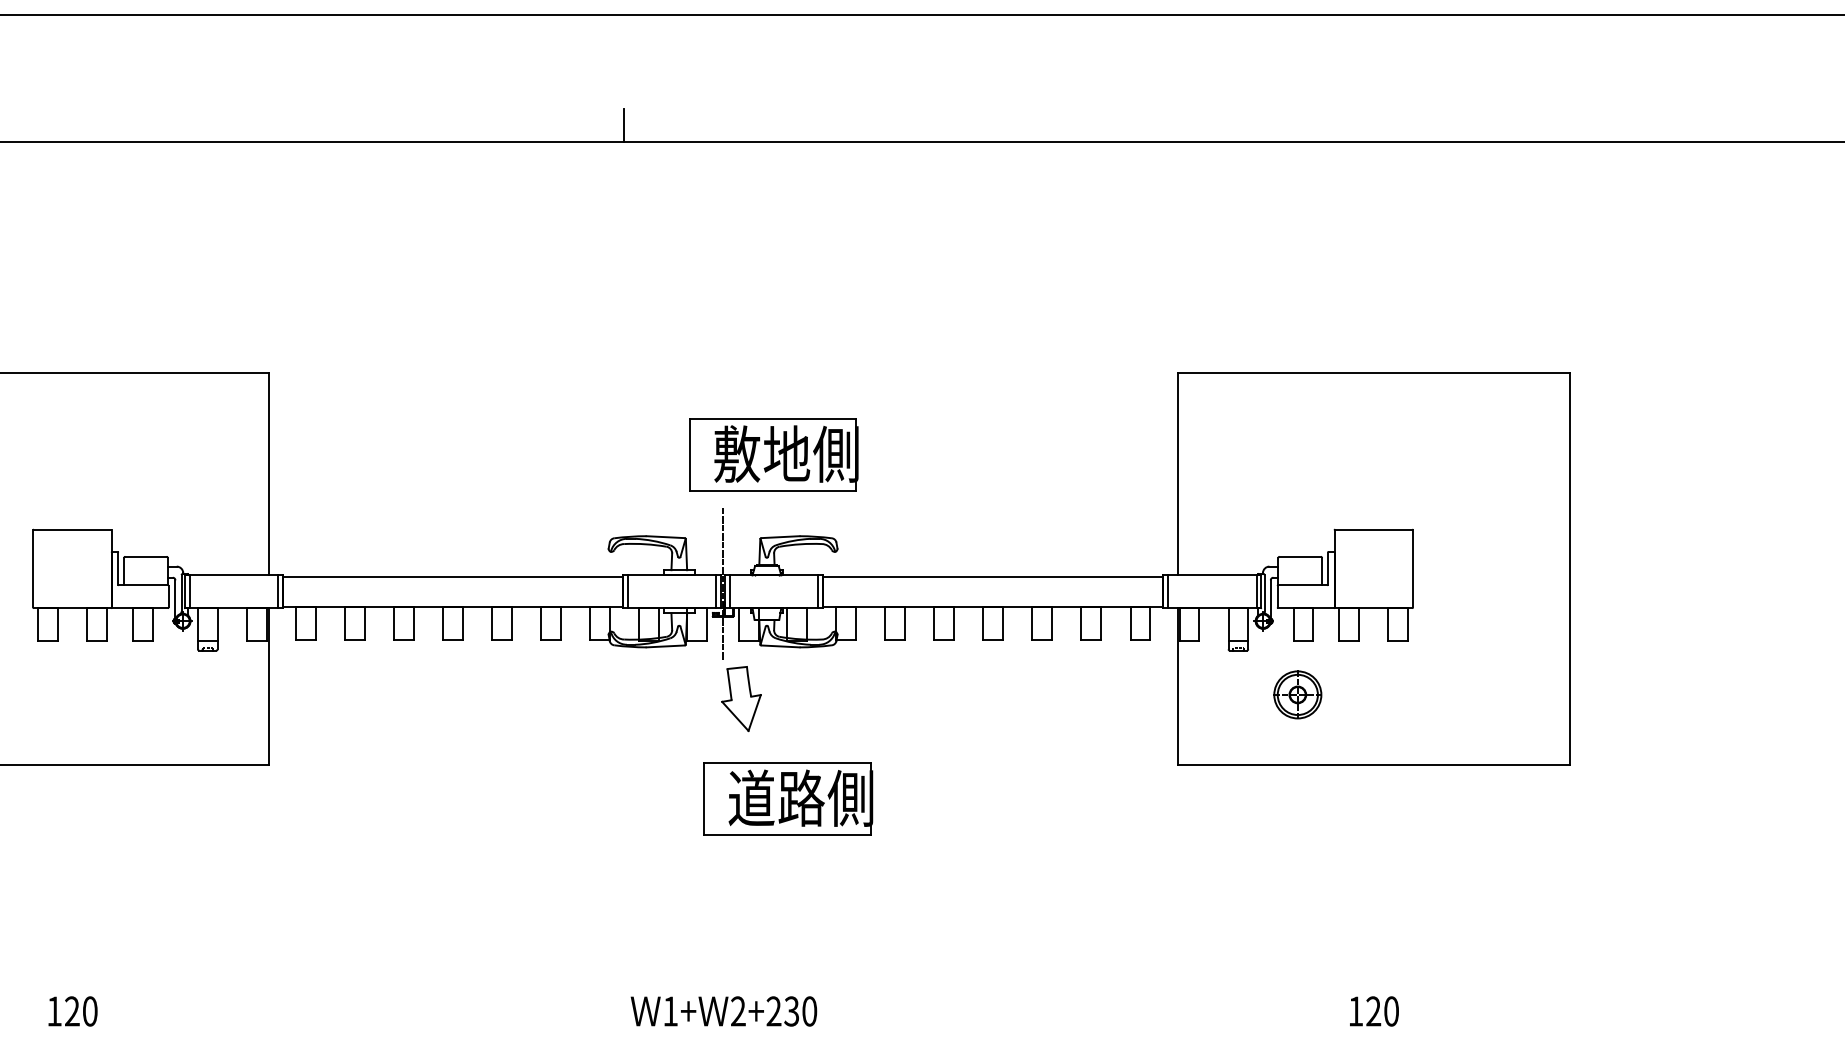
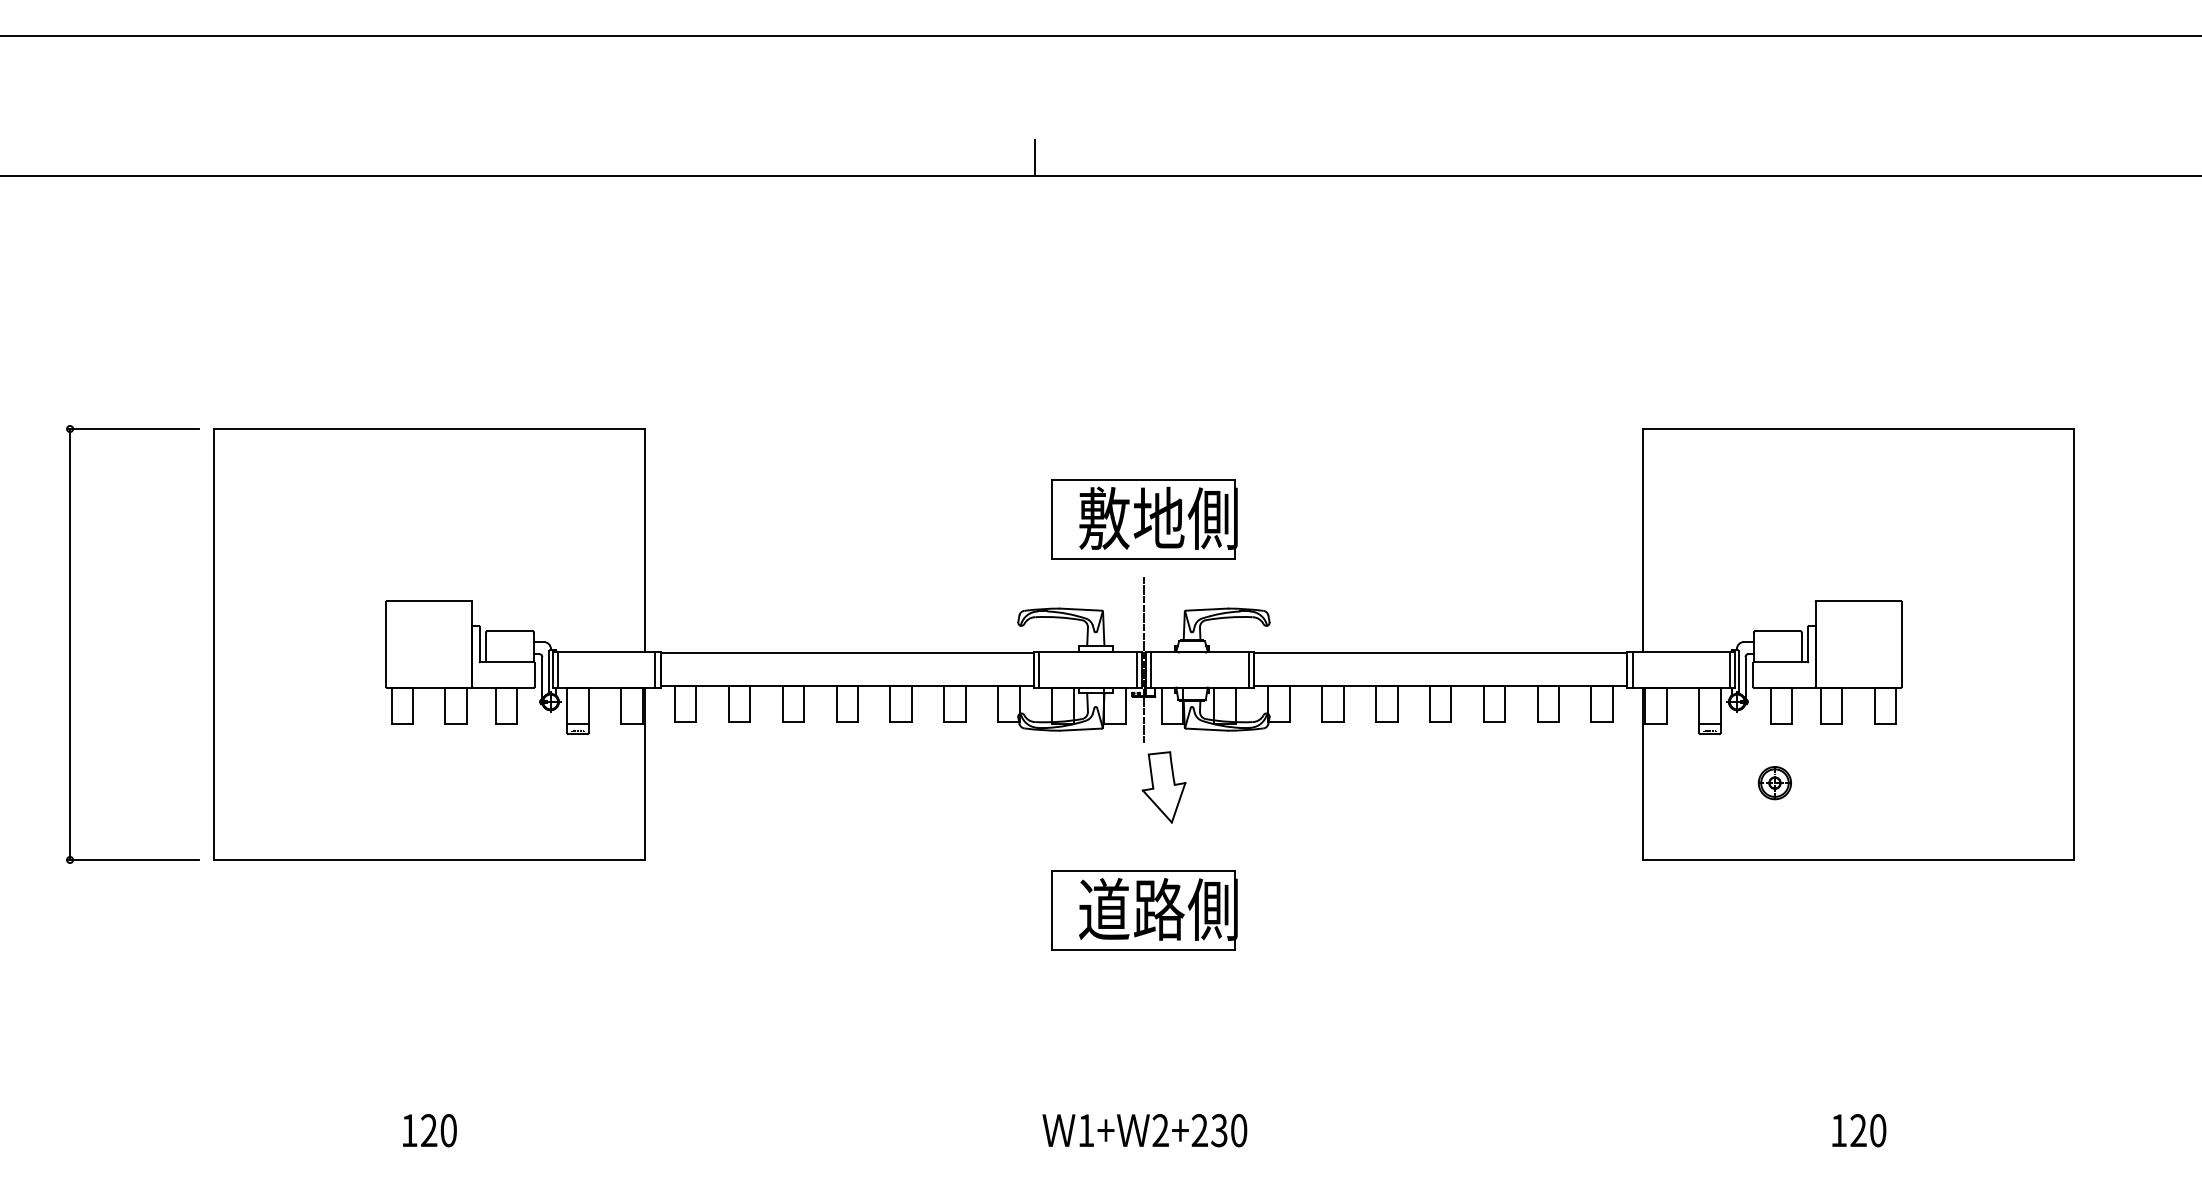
part: (773, 455) -> (1144, 519), moved
part: (1297, 695) -> (1774, 783), size x0.62
part: (788, 799) -> (1144, 910), moved

